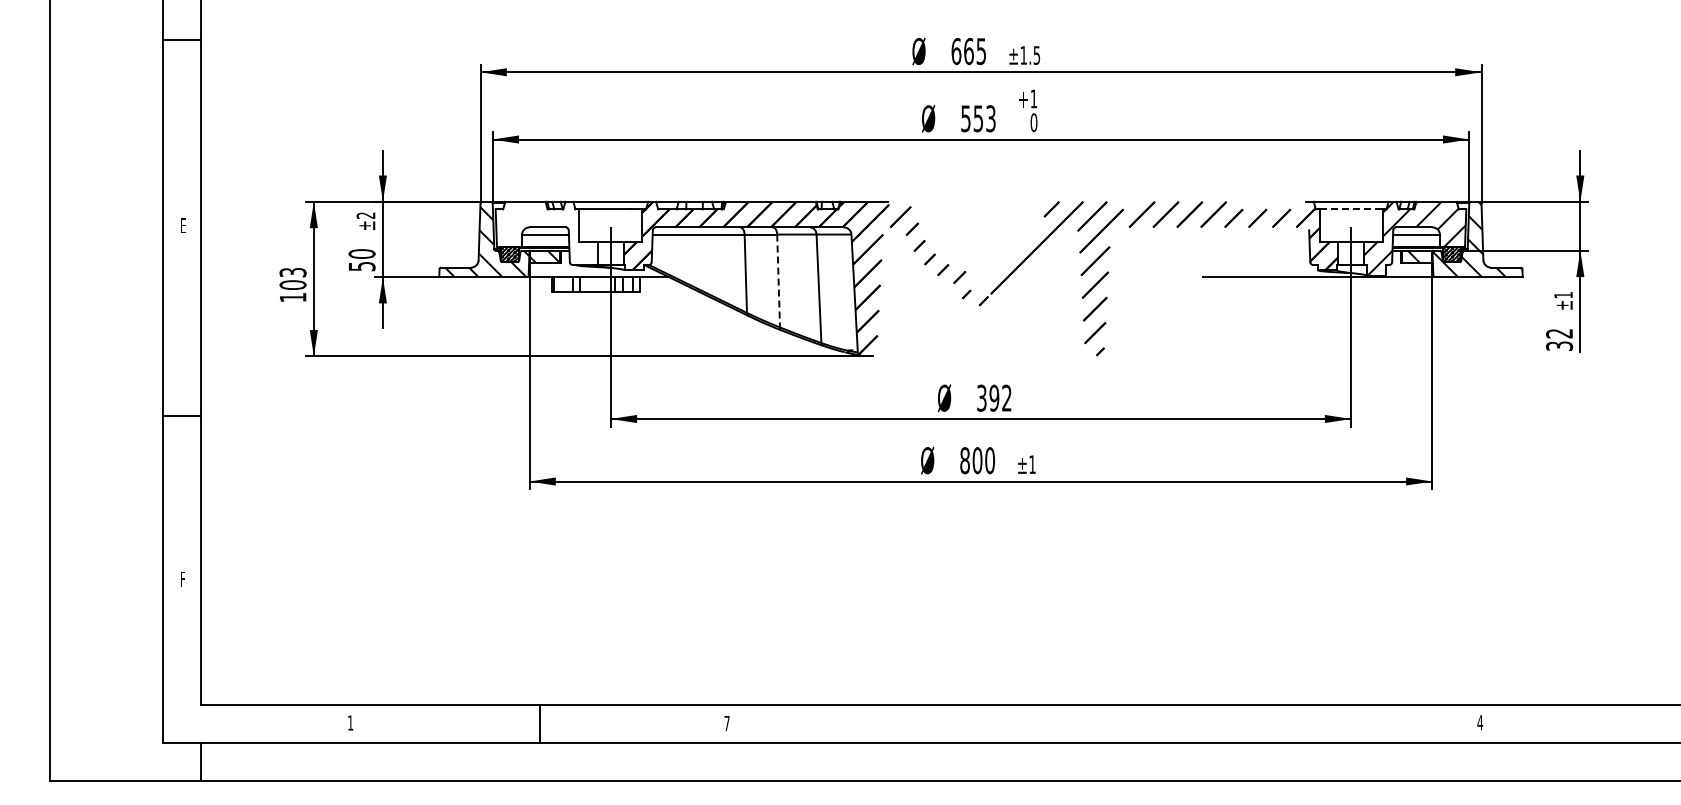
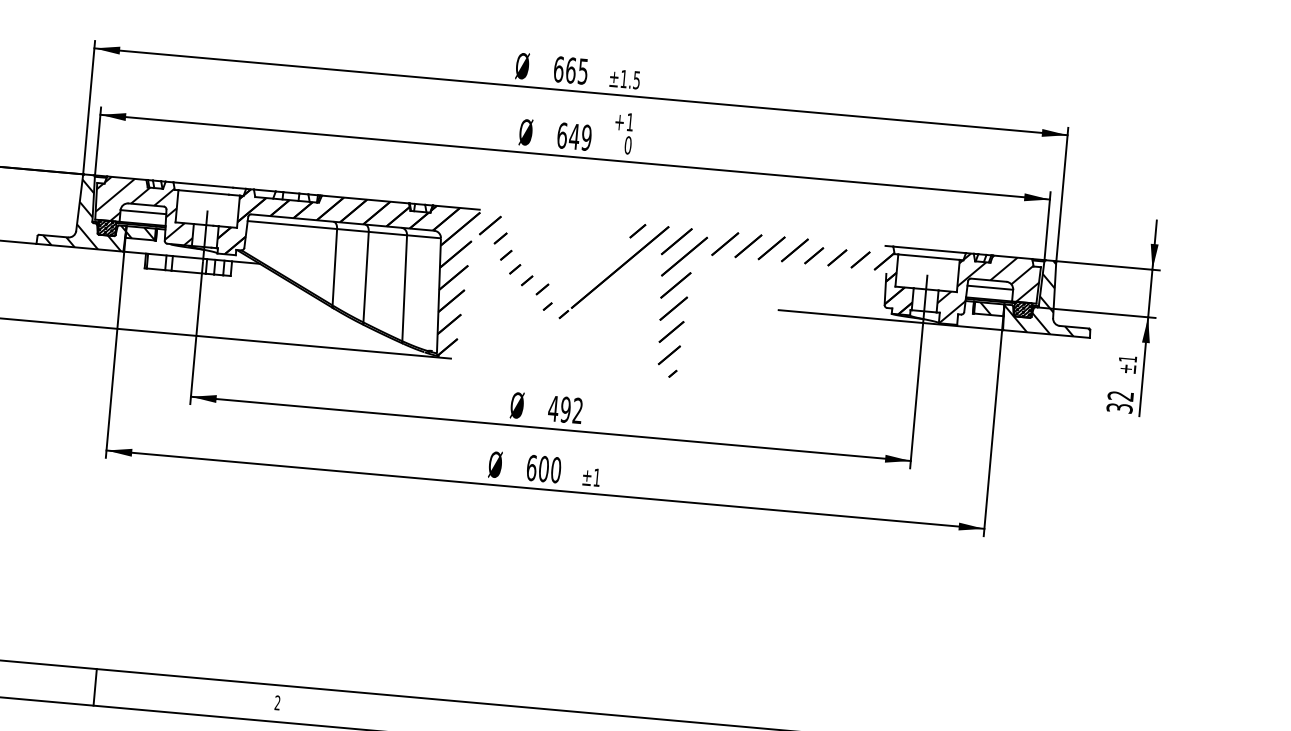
text: (978, 118) -> (574, 136), 553 -> 649
line: (1351, 209) -> (929, 257), dashed -> solid
hatch: (546, 233) -> (144, 210), added
line: (778, 281) -> (365, 277), dashed -> solid
text: (981, 397) -> (553, 408), 392 -> 492
text: (965, 460) -> (532, 467), 800 -> 600
text: (726, 723) -> (277, 702), 7 -> 2

